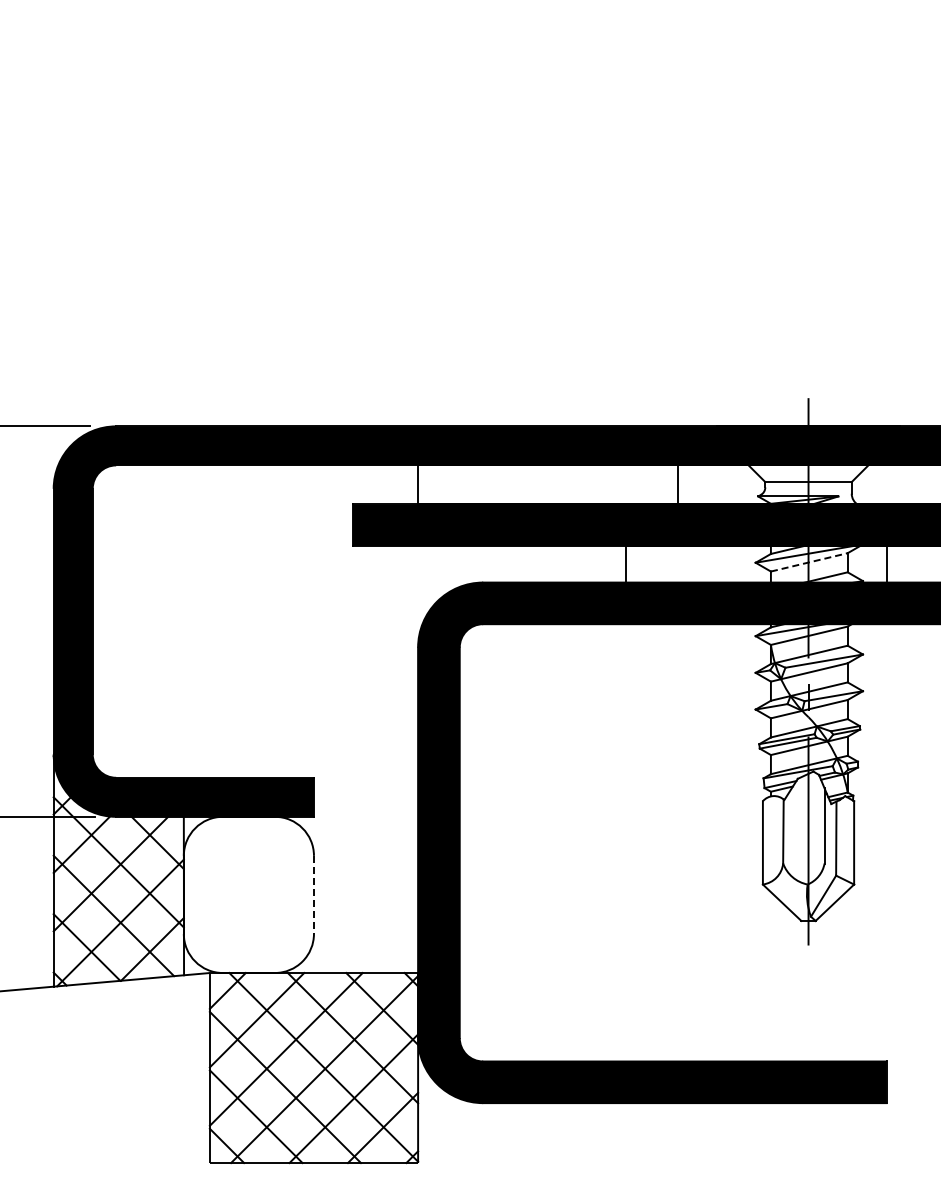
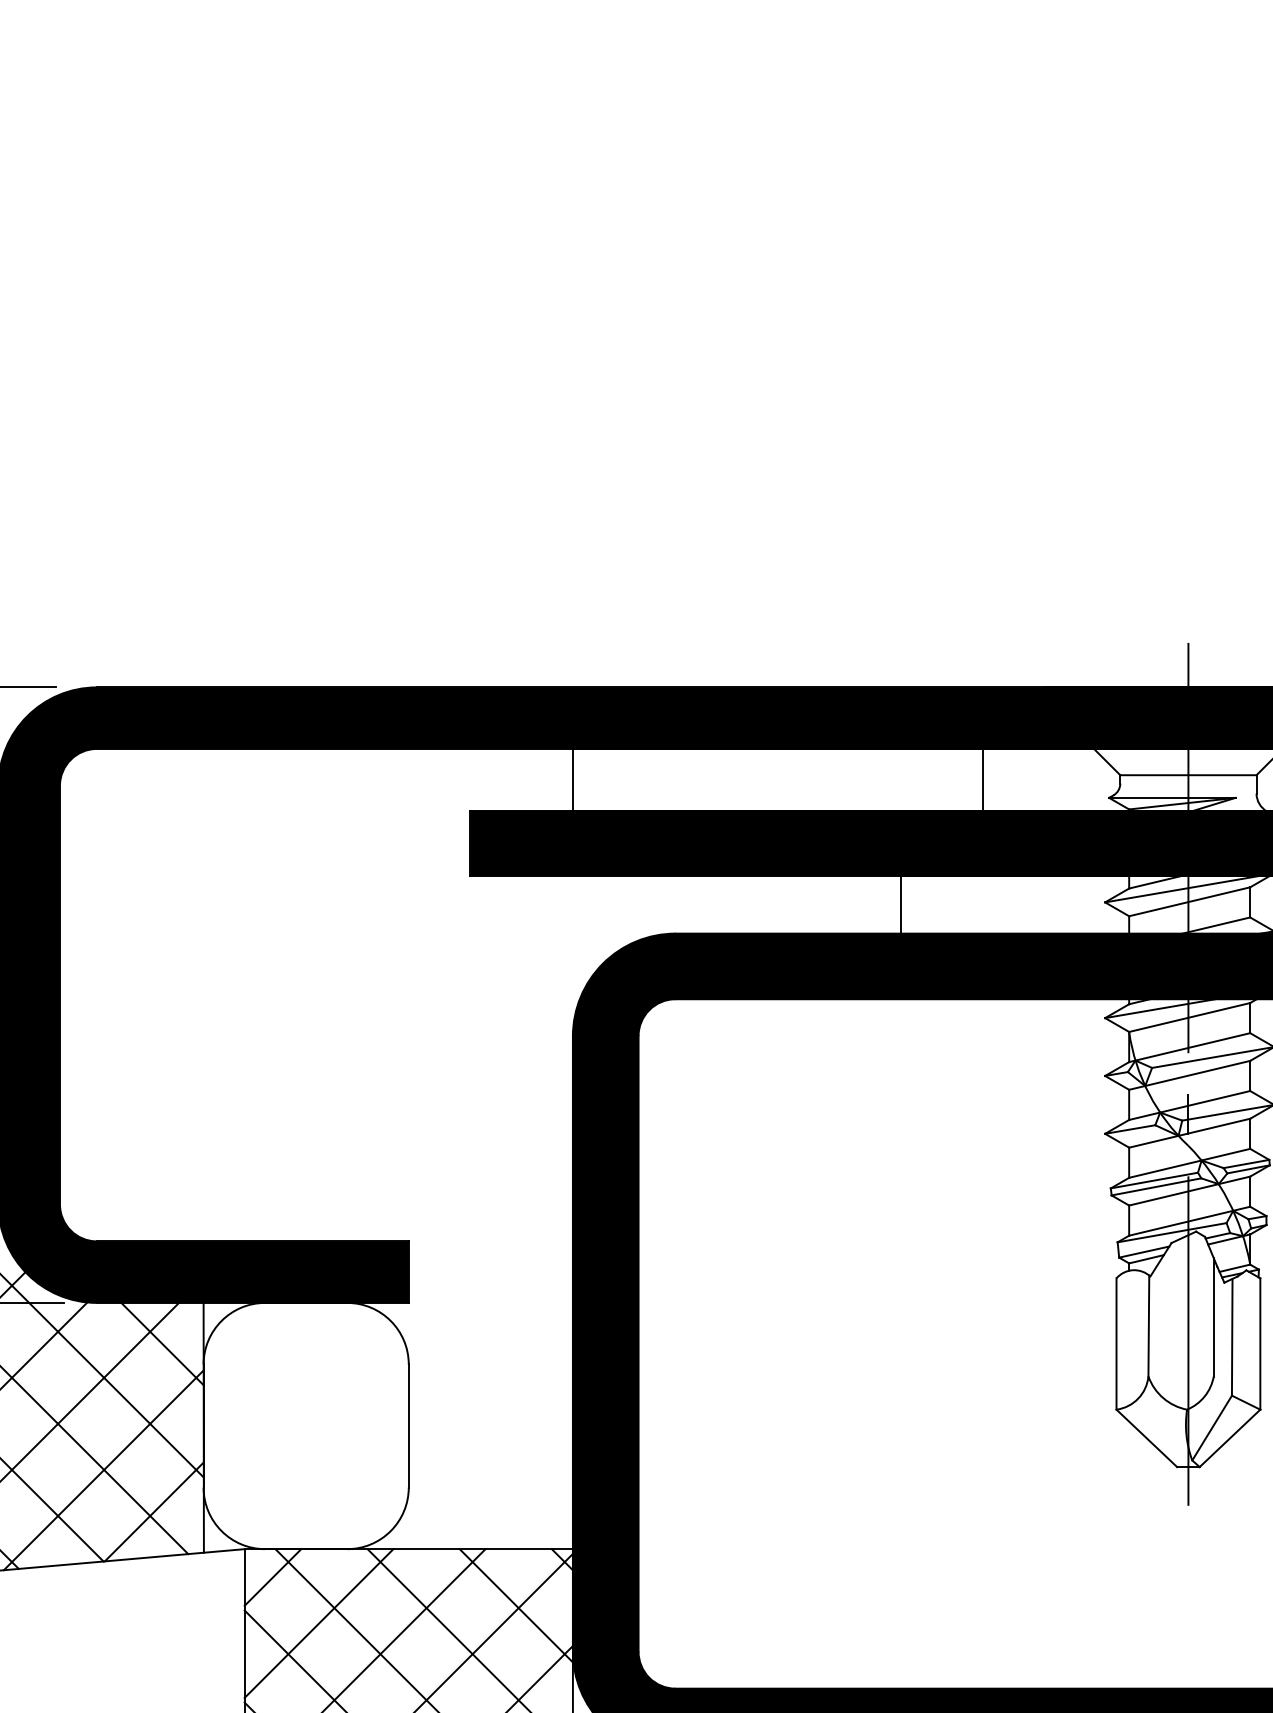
line: (809, 562) -> (1189, 901), dashed -> solid
line: (313, 895) -> (408, 1426), dashed -> solid

